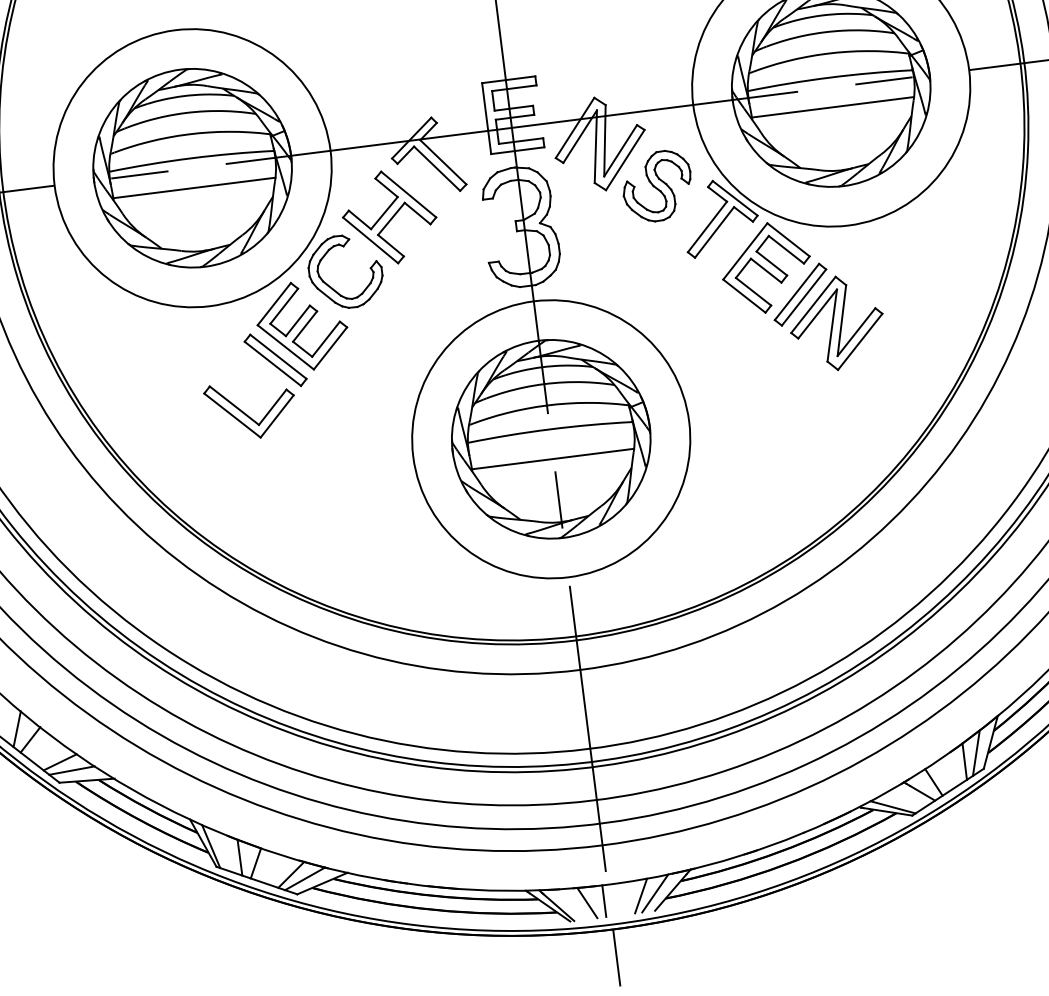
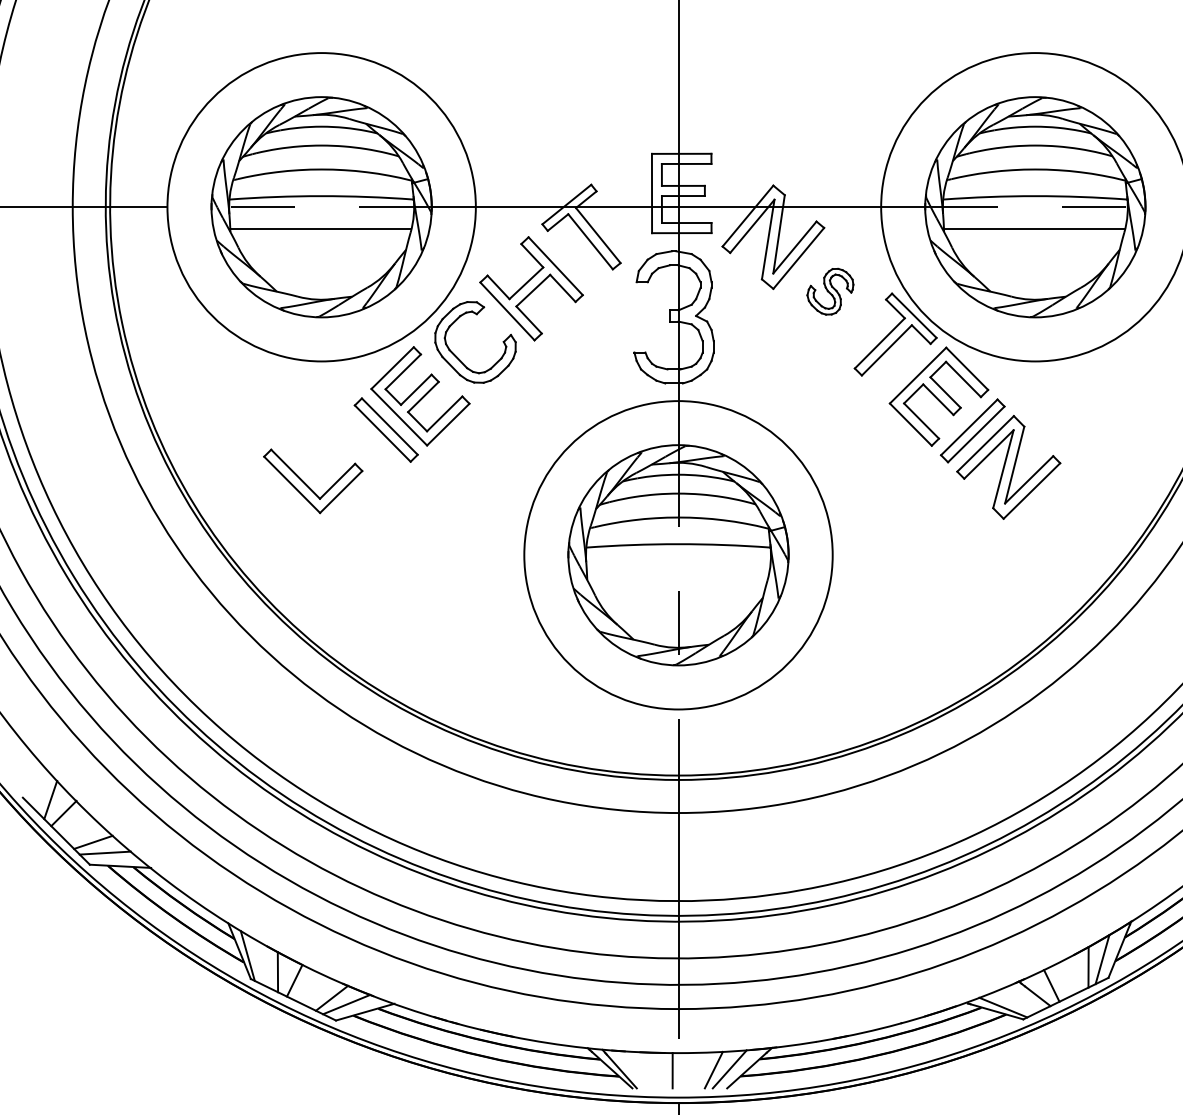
part: (657, 186) -> (830, 291), size x0.6
part: (247, 414) -> (308, 485), moved
line: (552, 459) -> (677, 577), removed
line: (587, 903) -> (653, 1070), removed

